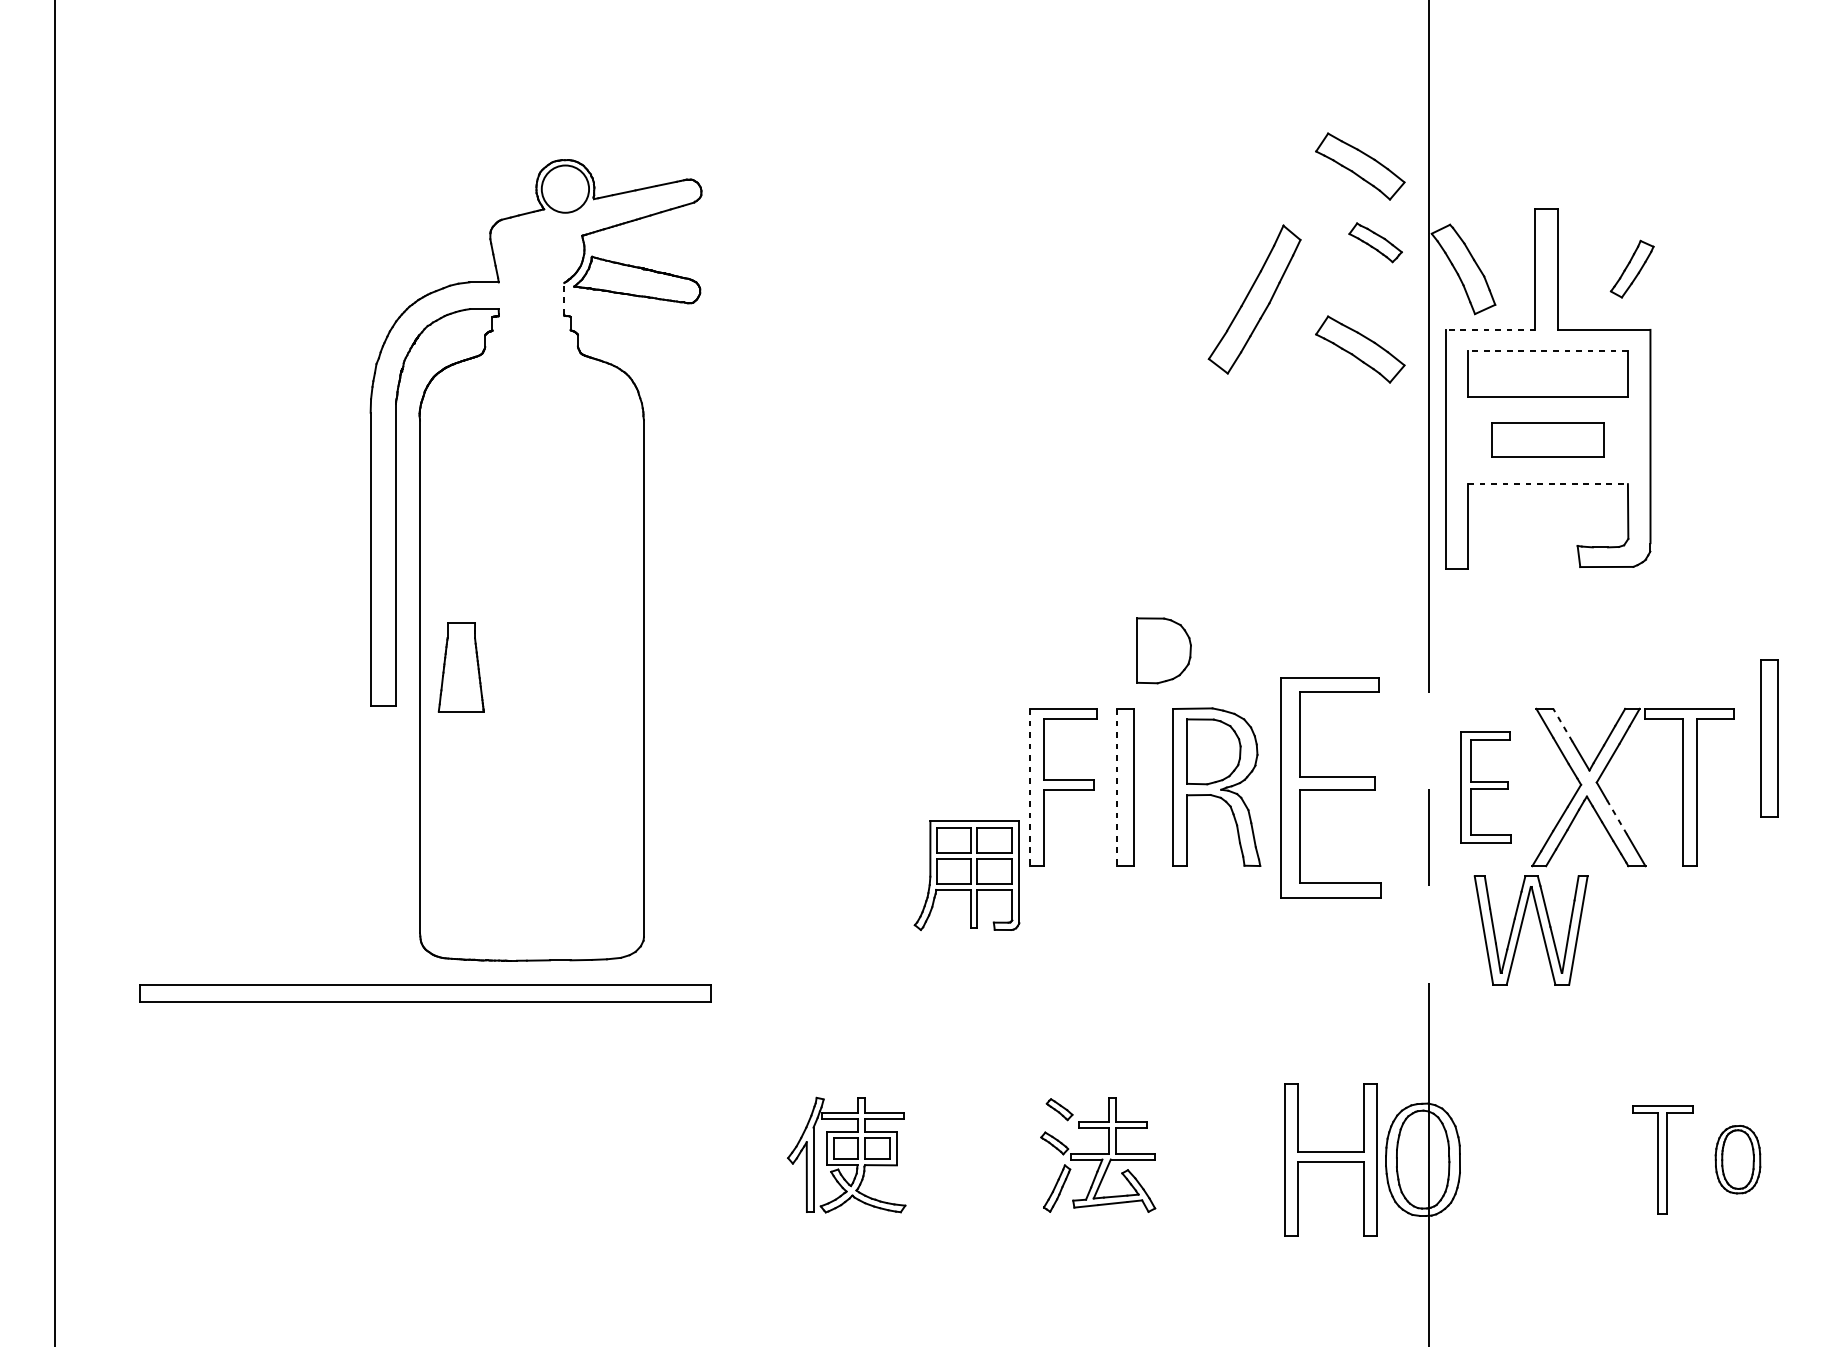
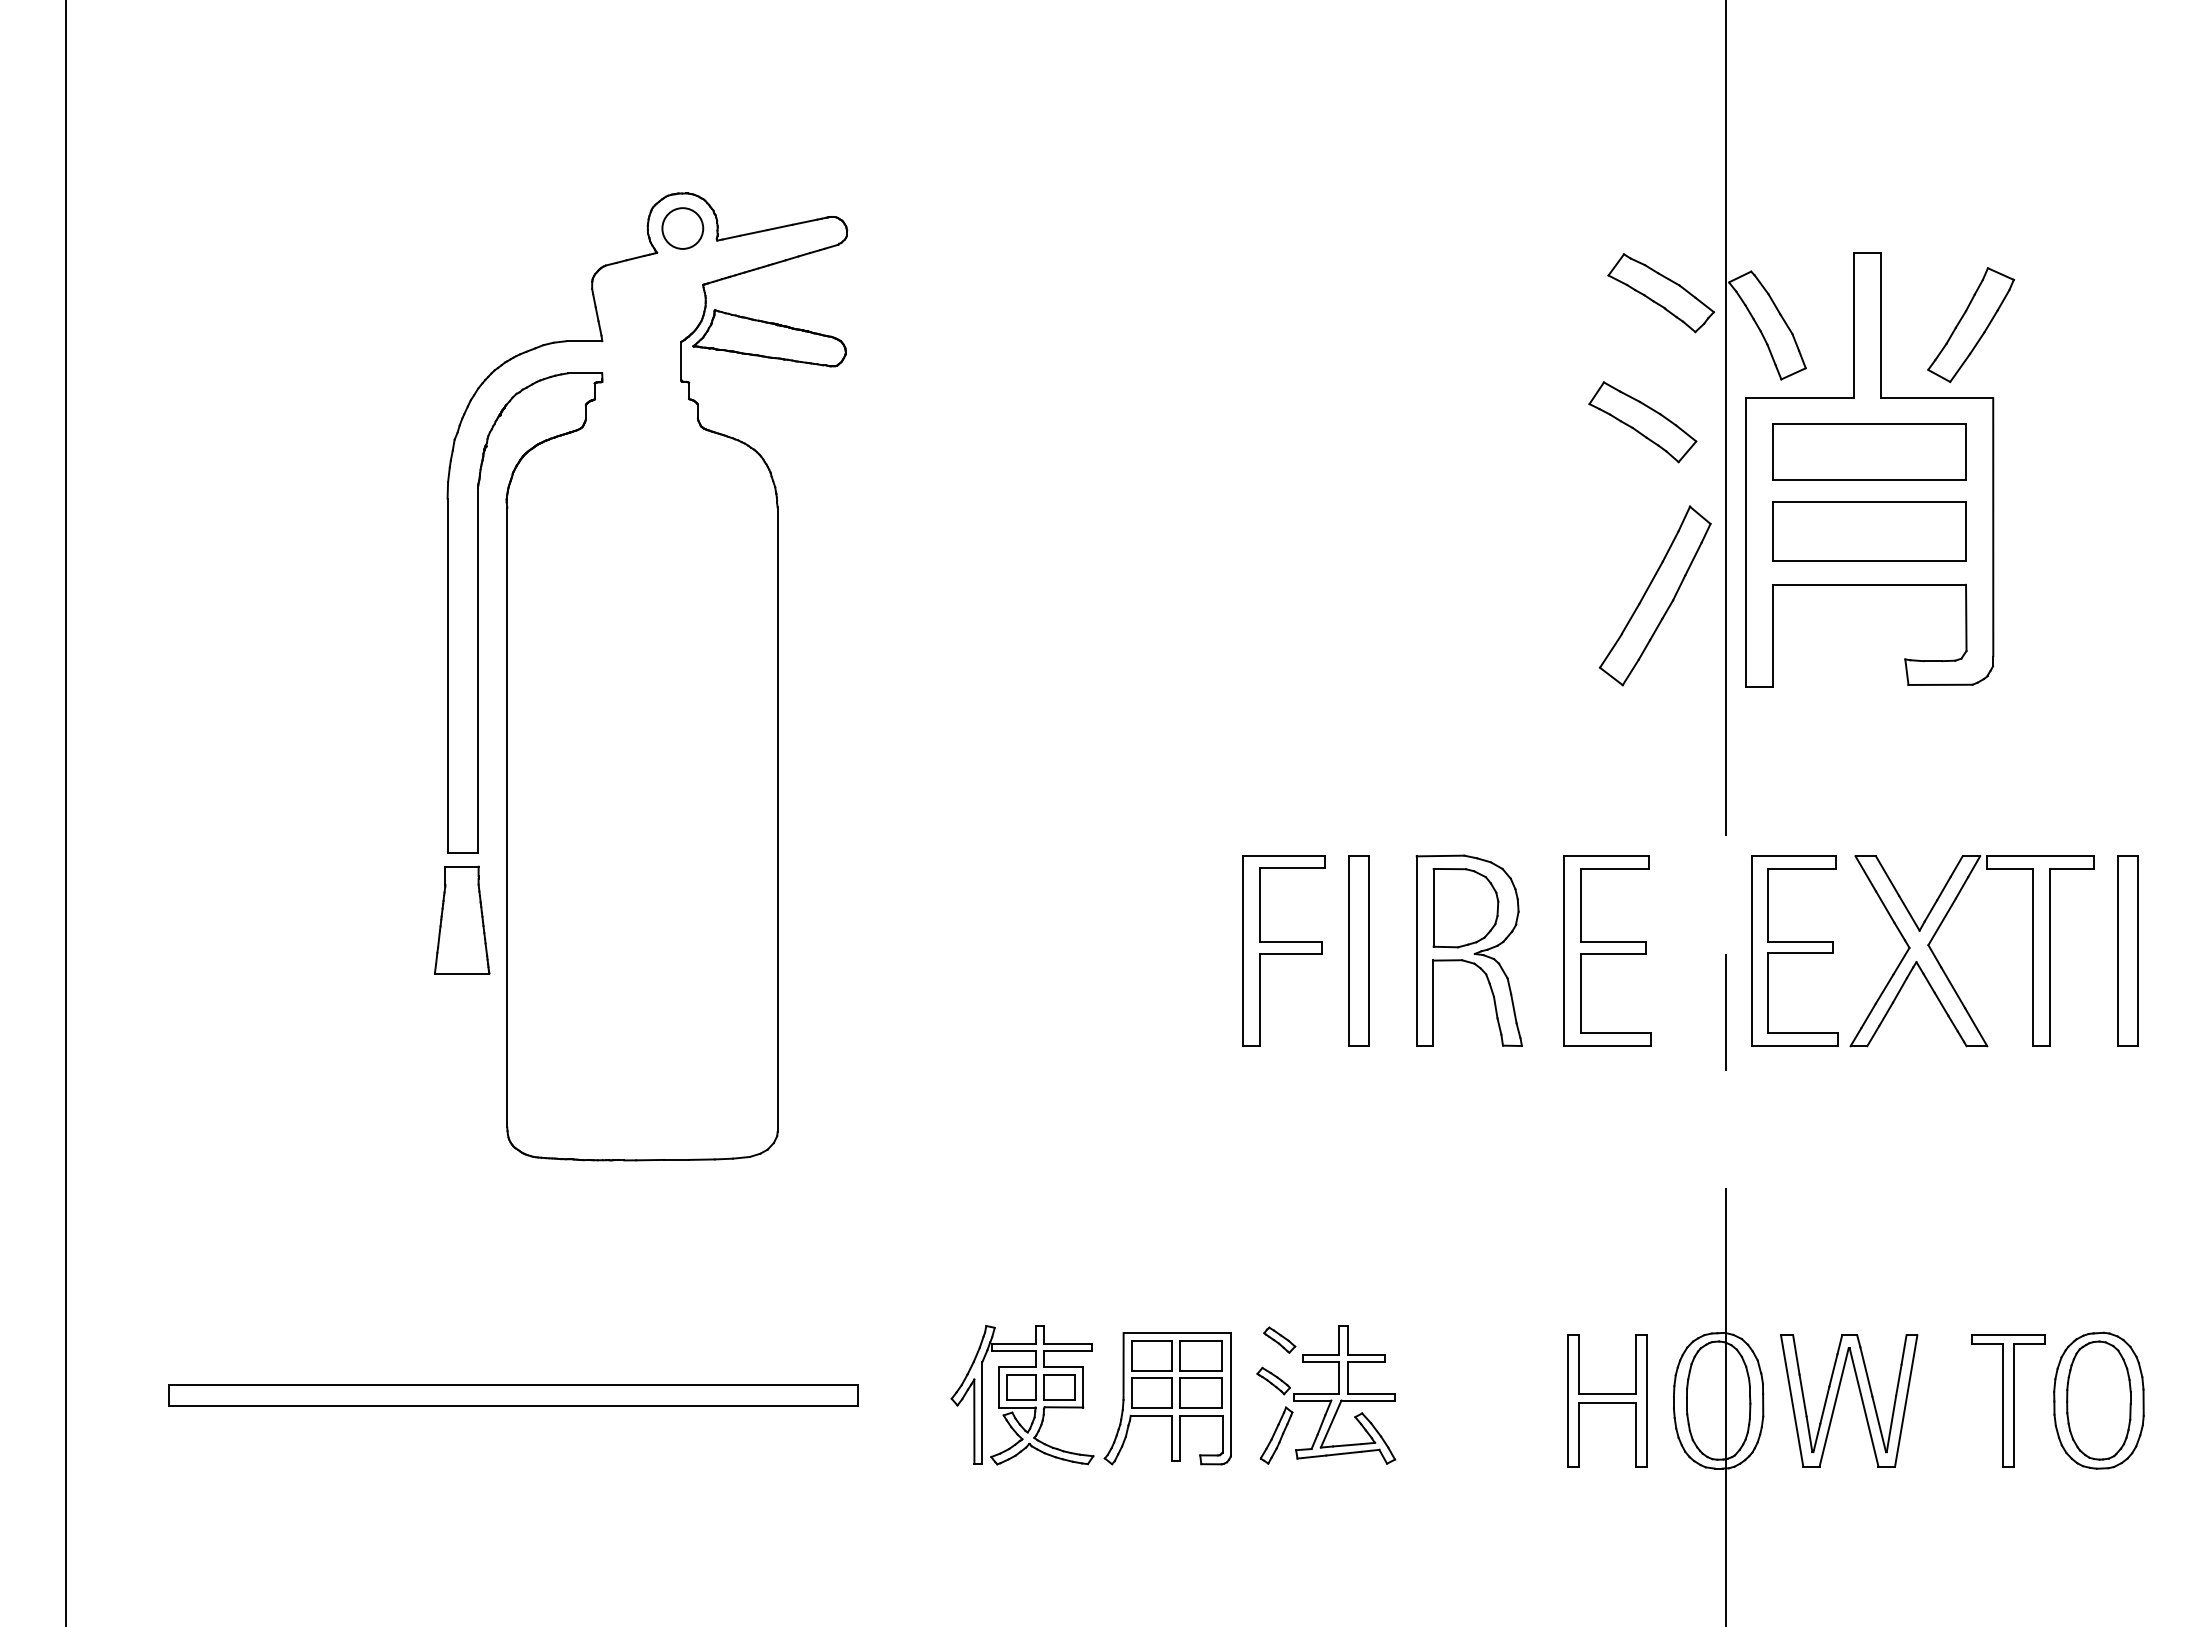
part: (1360, 166) -> (1642, 201), removed
circle: (565, 189) -> (682, 228), size x0.71
part: (1375, 242) -> (1661, 293), size x1.67
part: (1632, 269) -> (1971, 325), size x1.67
line: (564, 298) -> (681, 360), dashed -> solid
part: (1254, 299) -> (1654, 595), moved
line: (1490, 329) -> (1799, 398), dashed -> solid
line: (1548, 350) -> (1869, 423), dashed -> solid
part: (1548, 440) -> (1869, 531), size x1.43
line: (1548, 483) -> (1869, 584), dashed -> solid
part: (1163, 651) -> (1405, 786), removed
part: (461, 666) -> (462, 919), moved
line: (1562, 724) -> (1887, 875), dashed -> solid
part: (1769, 738) -> (2127, 950), moved
part: (1331, 786) -> (1607, 950), size x0.71
part: (1485, 786) -> (1794, 950), size x1.43
line: (1029, 787) -> (1243, 951), dashed -> solid
line: (1116, 787) -> (1348, 951), dashed -> solid
line: (1617, 817) -> (1953, 987), dashed -> solid
part: (966, 875) -> (1167, 1398), moved
part: (1540, 927) -> (1860, 1397), moved
part: (425, 993) -> (513, 1395), moved
part: (1331, 1159) -> (1607, 1400), size x0.71
part: (1737, 1159) -> (2098, 1400), size x1.67

